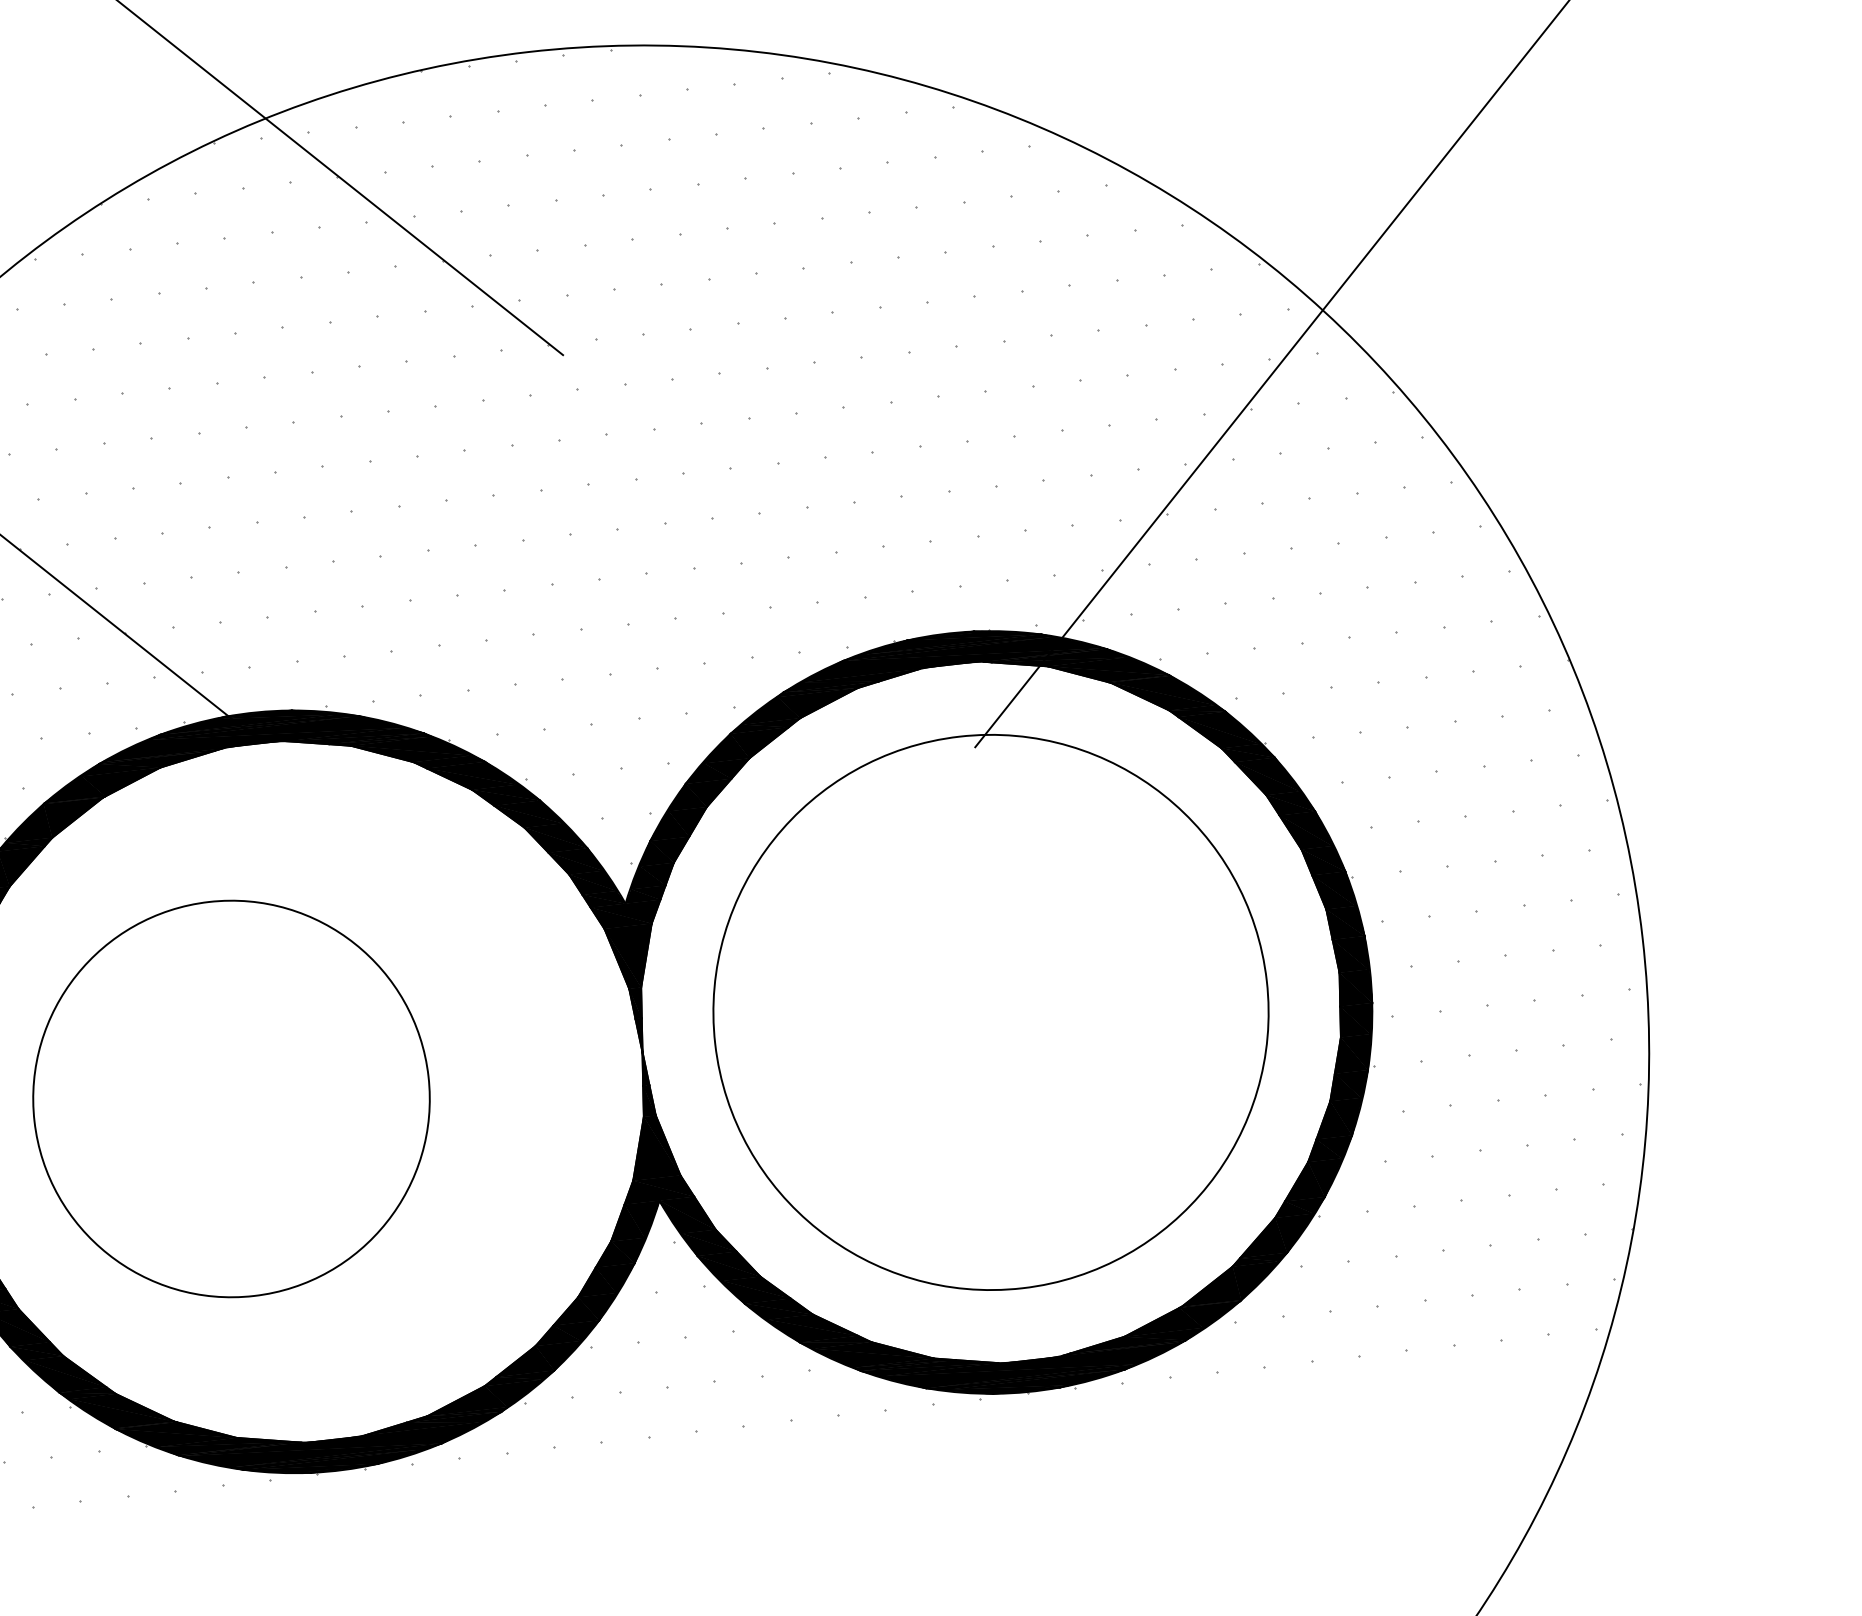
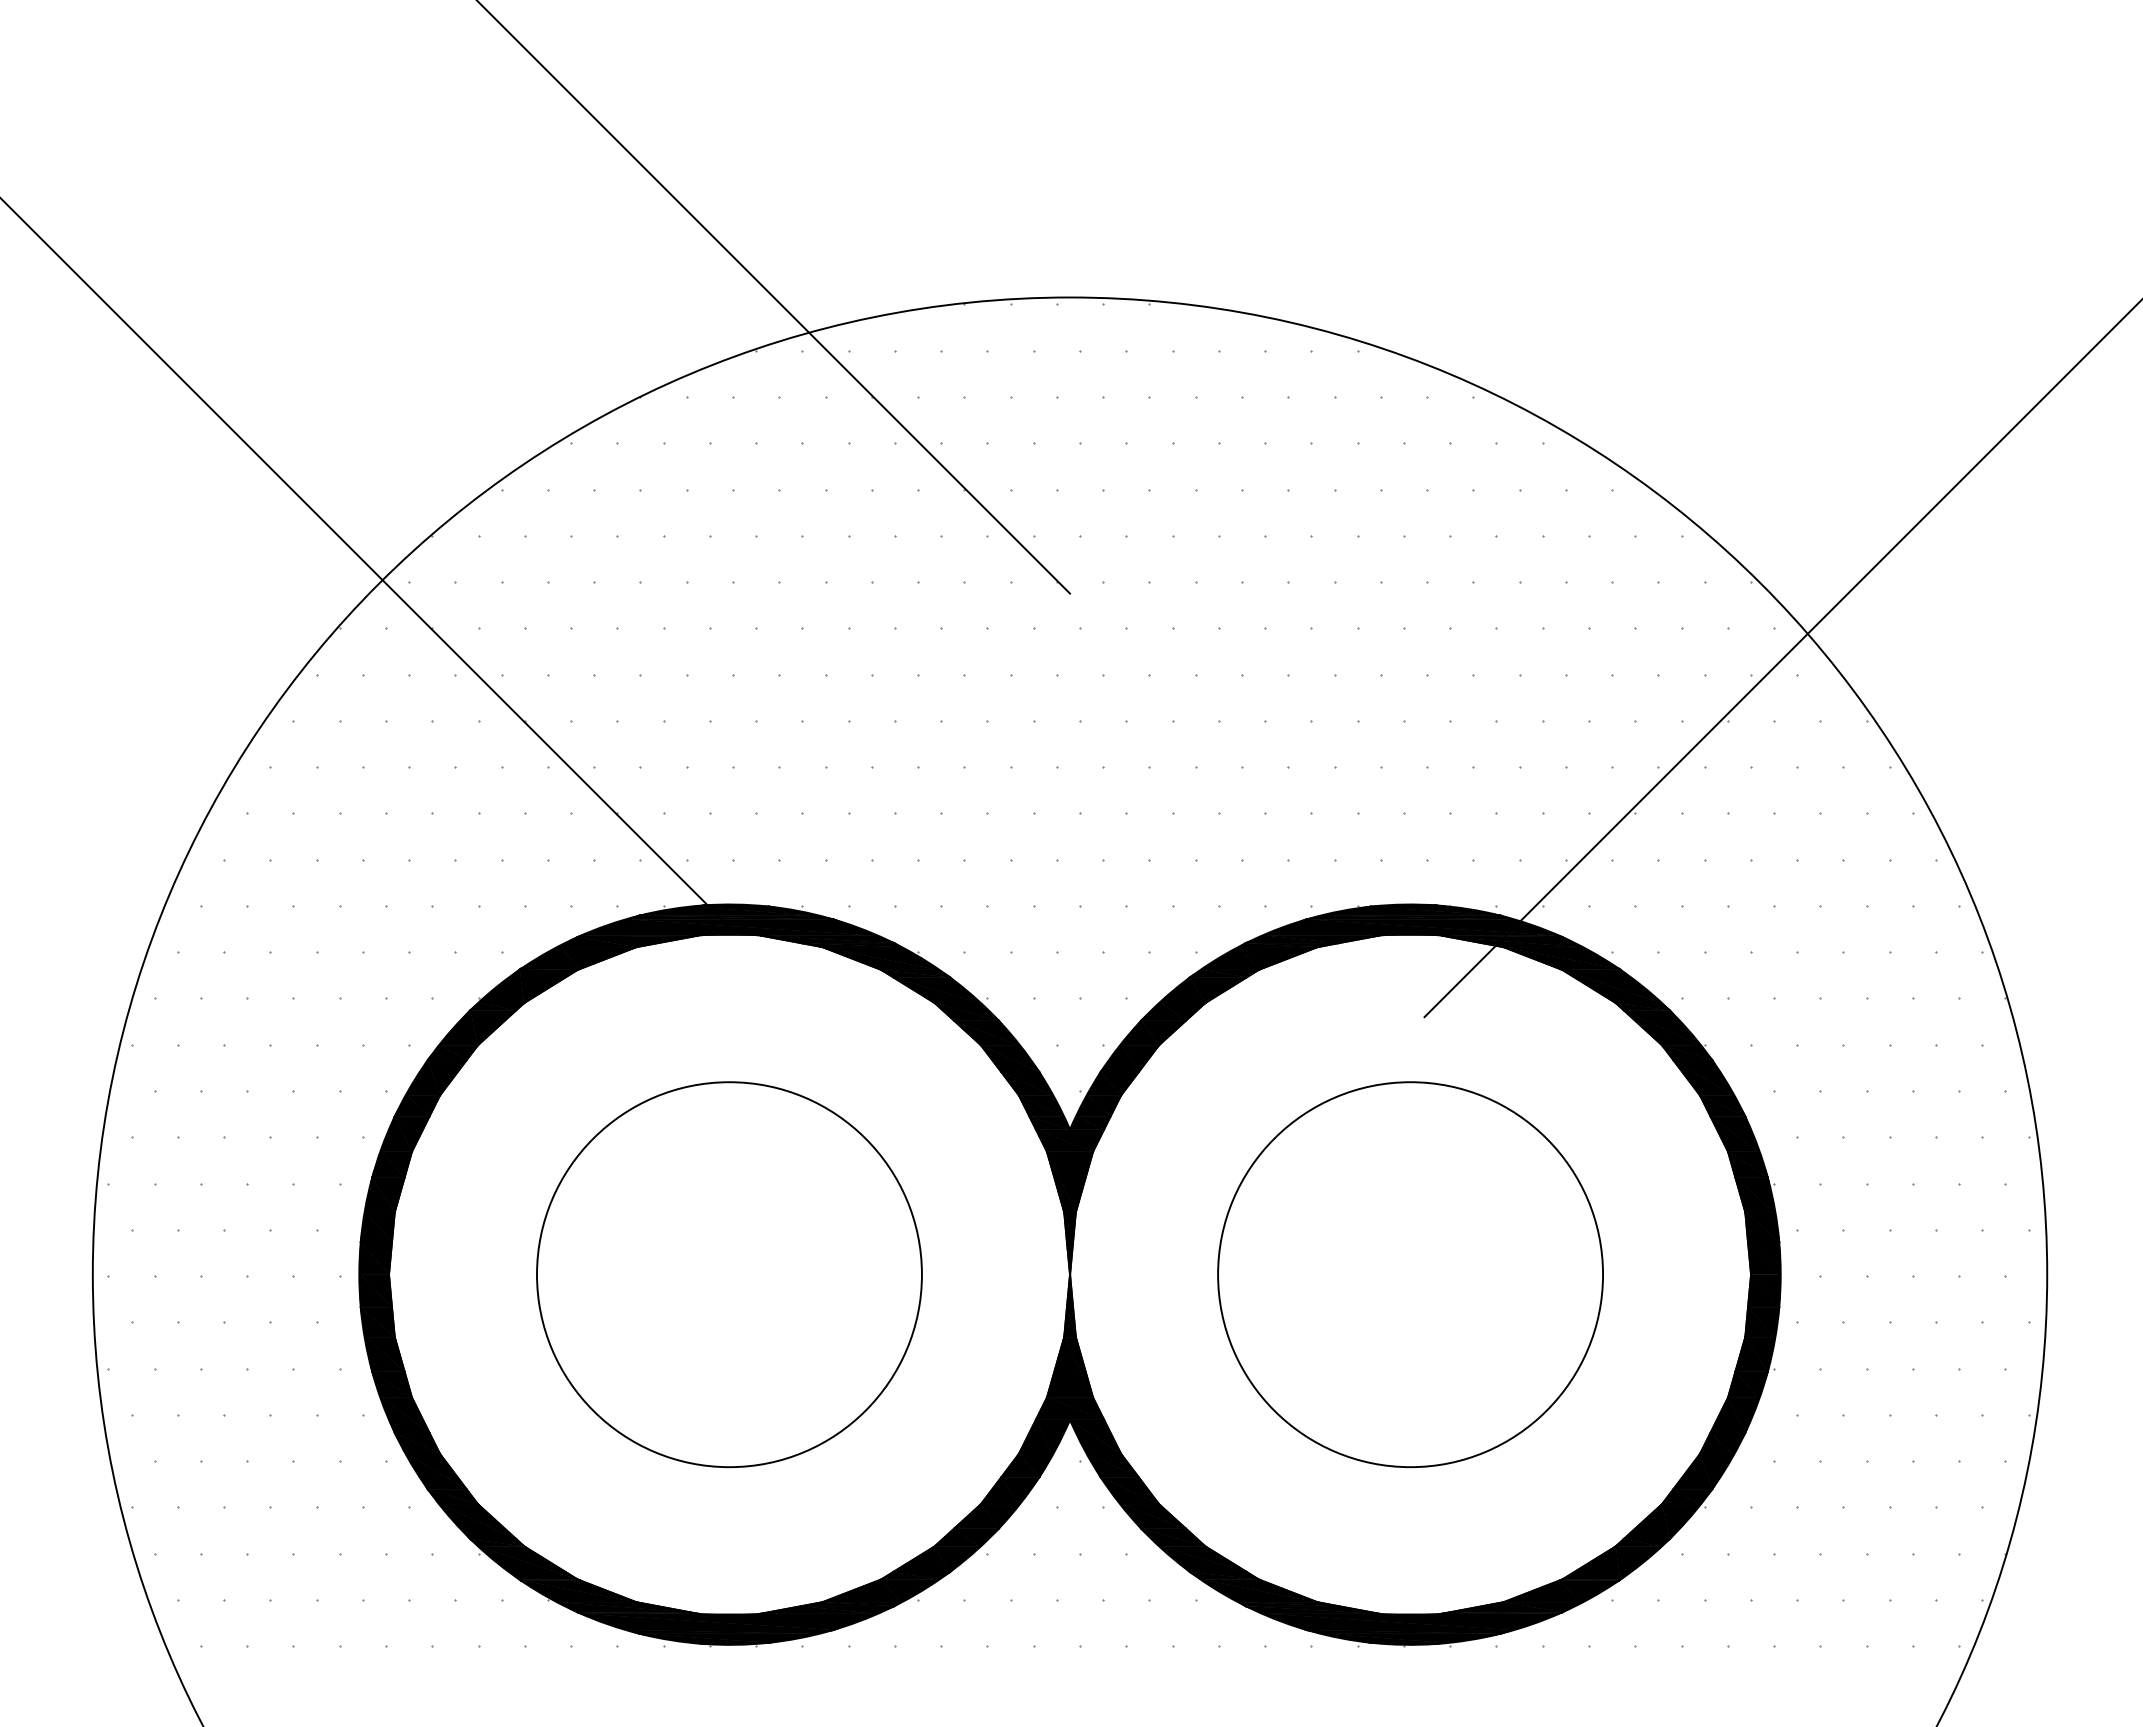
circle: (990, 1012) -> (1410, 1274), size x0.71
circle: (231, 1098) -> (729, 1274), moved

